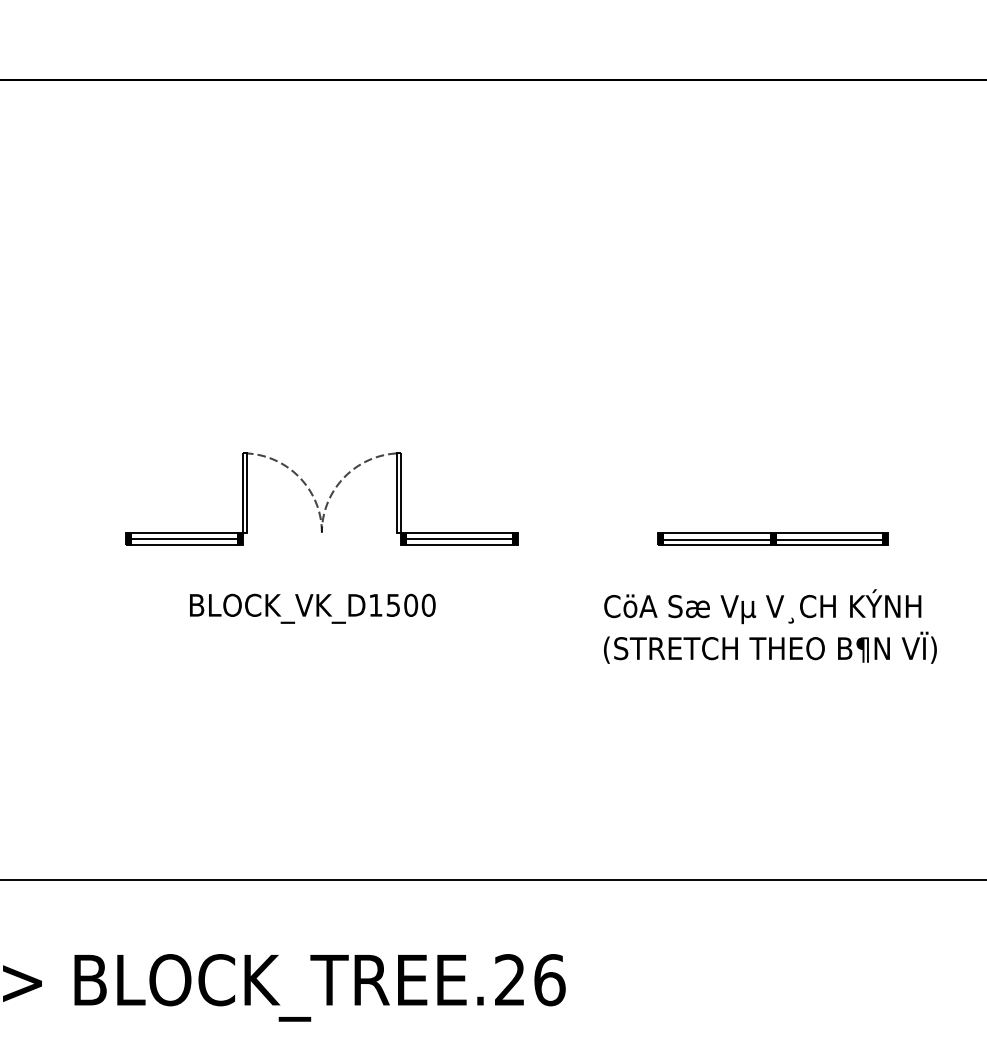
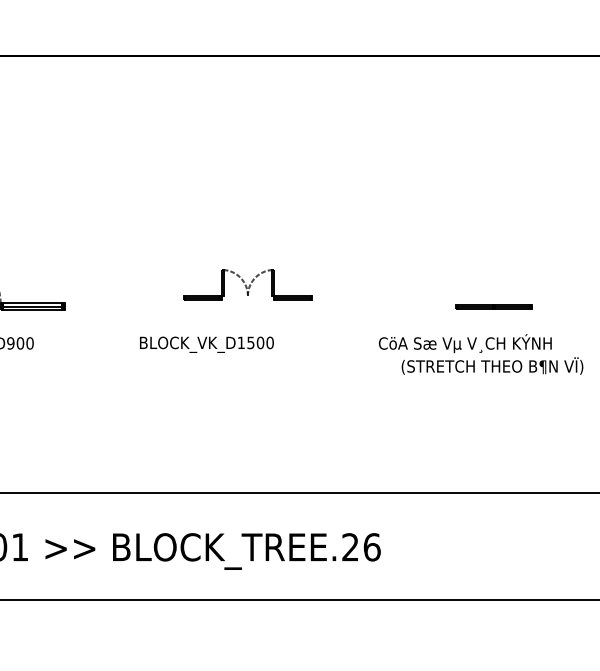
part: (321, 498) -> (247, 284), size x0.6
part: (772, 538) -> (493, 306), size x0.6
text: (763, 606) -> (465, 343), moved
text: (312, 608) -> (206, 344), moved

